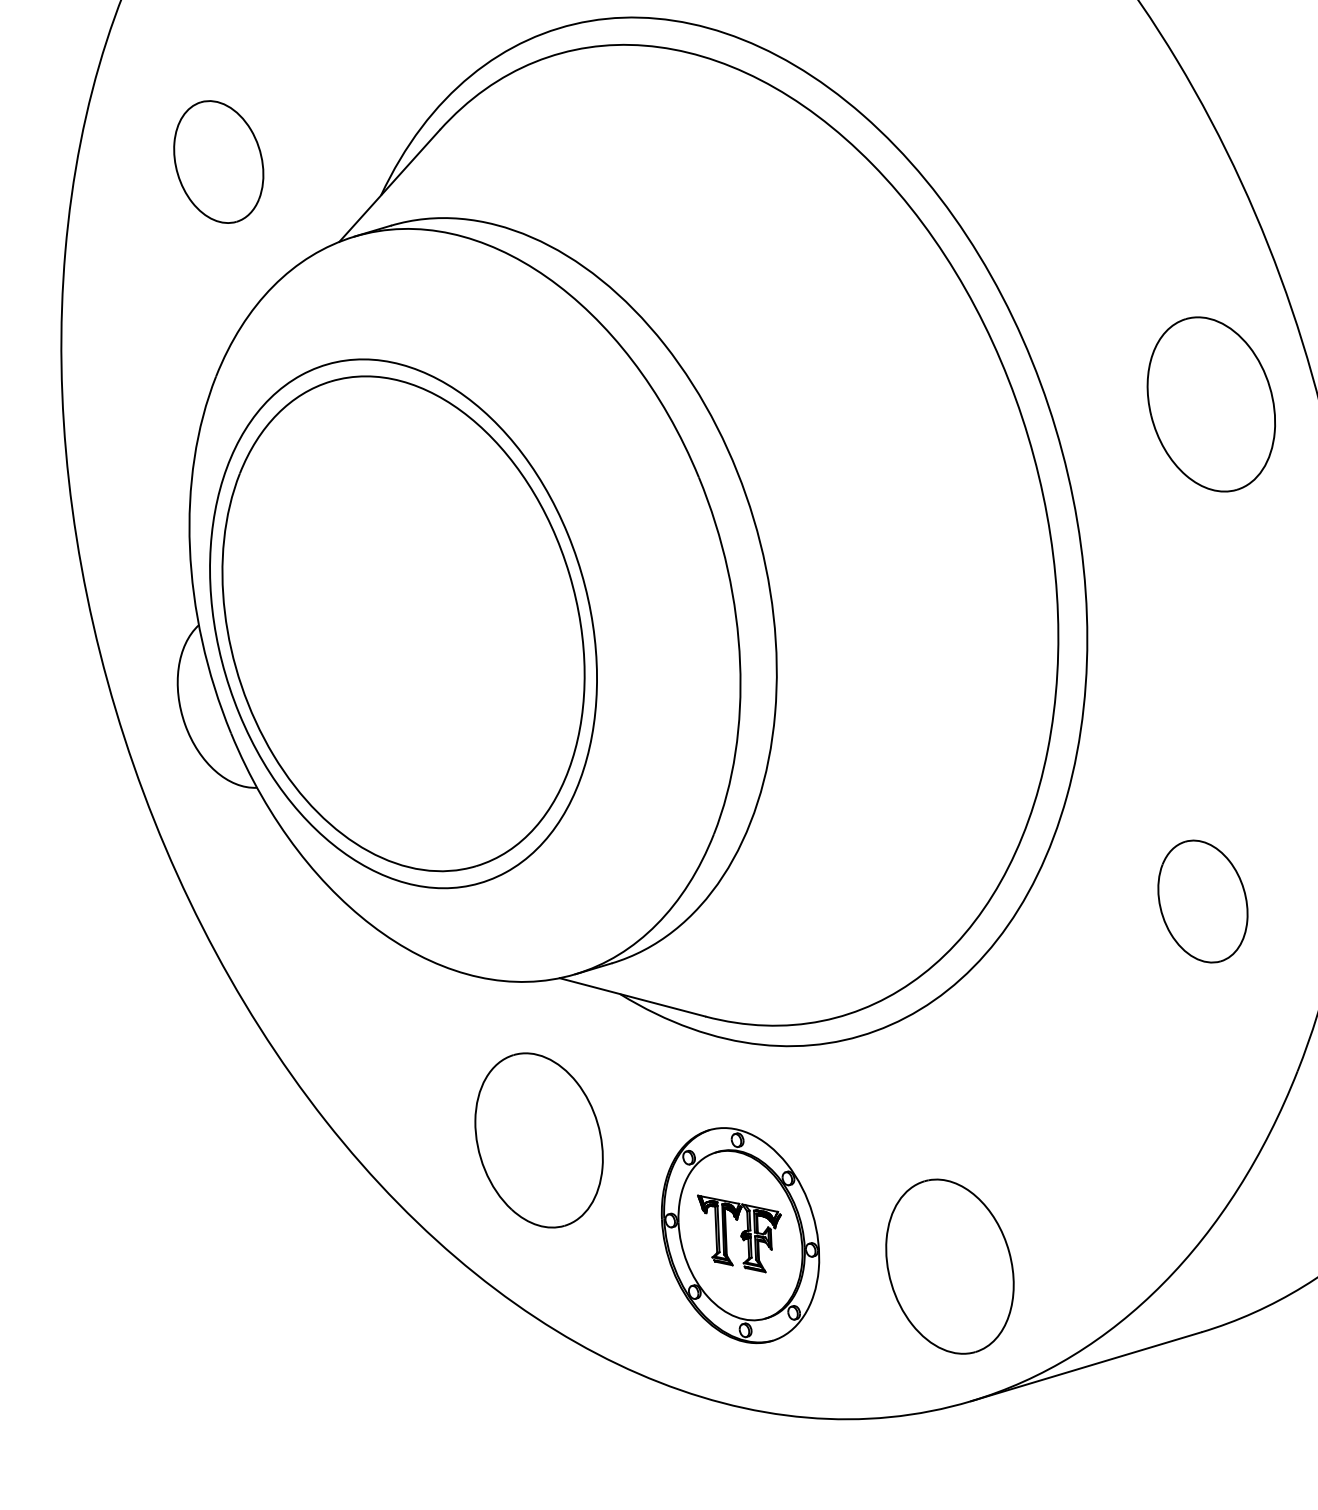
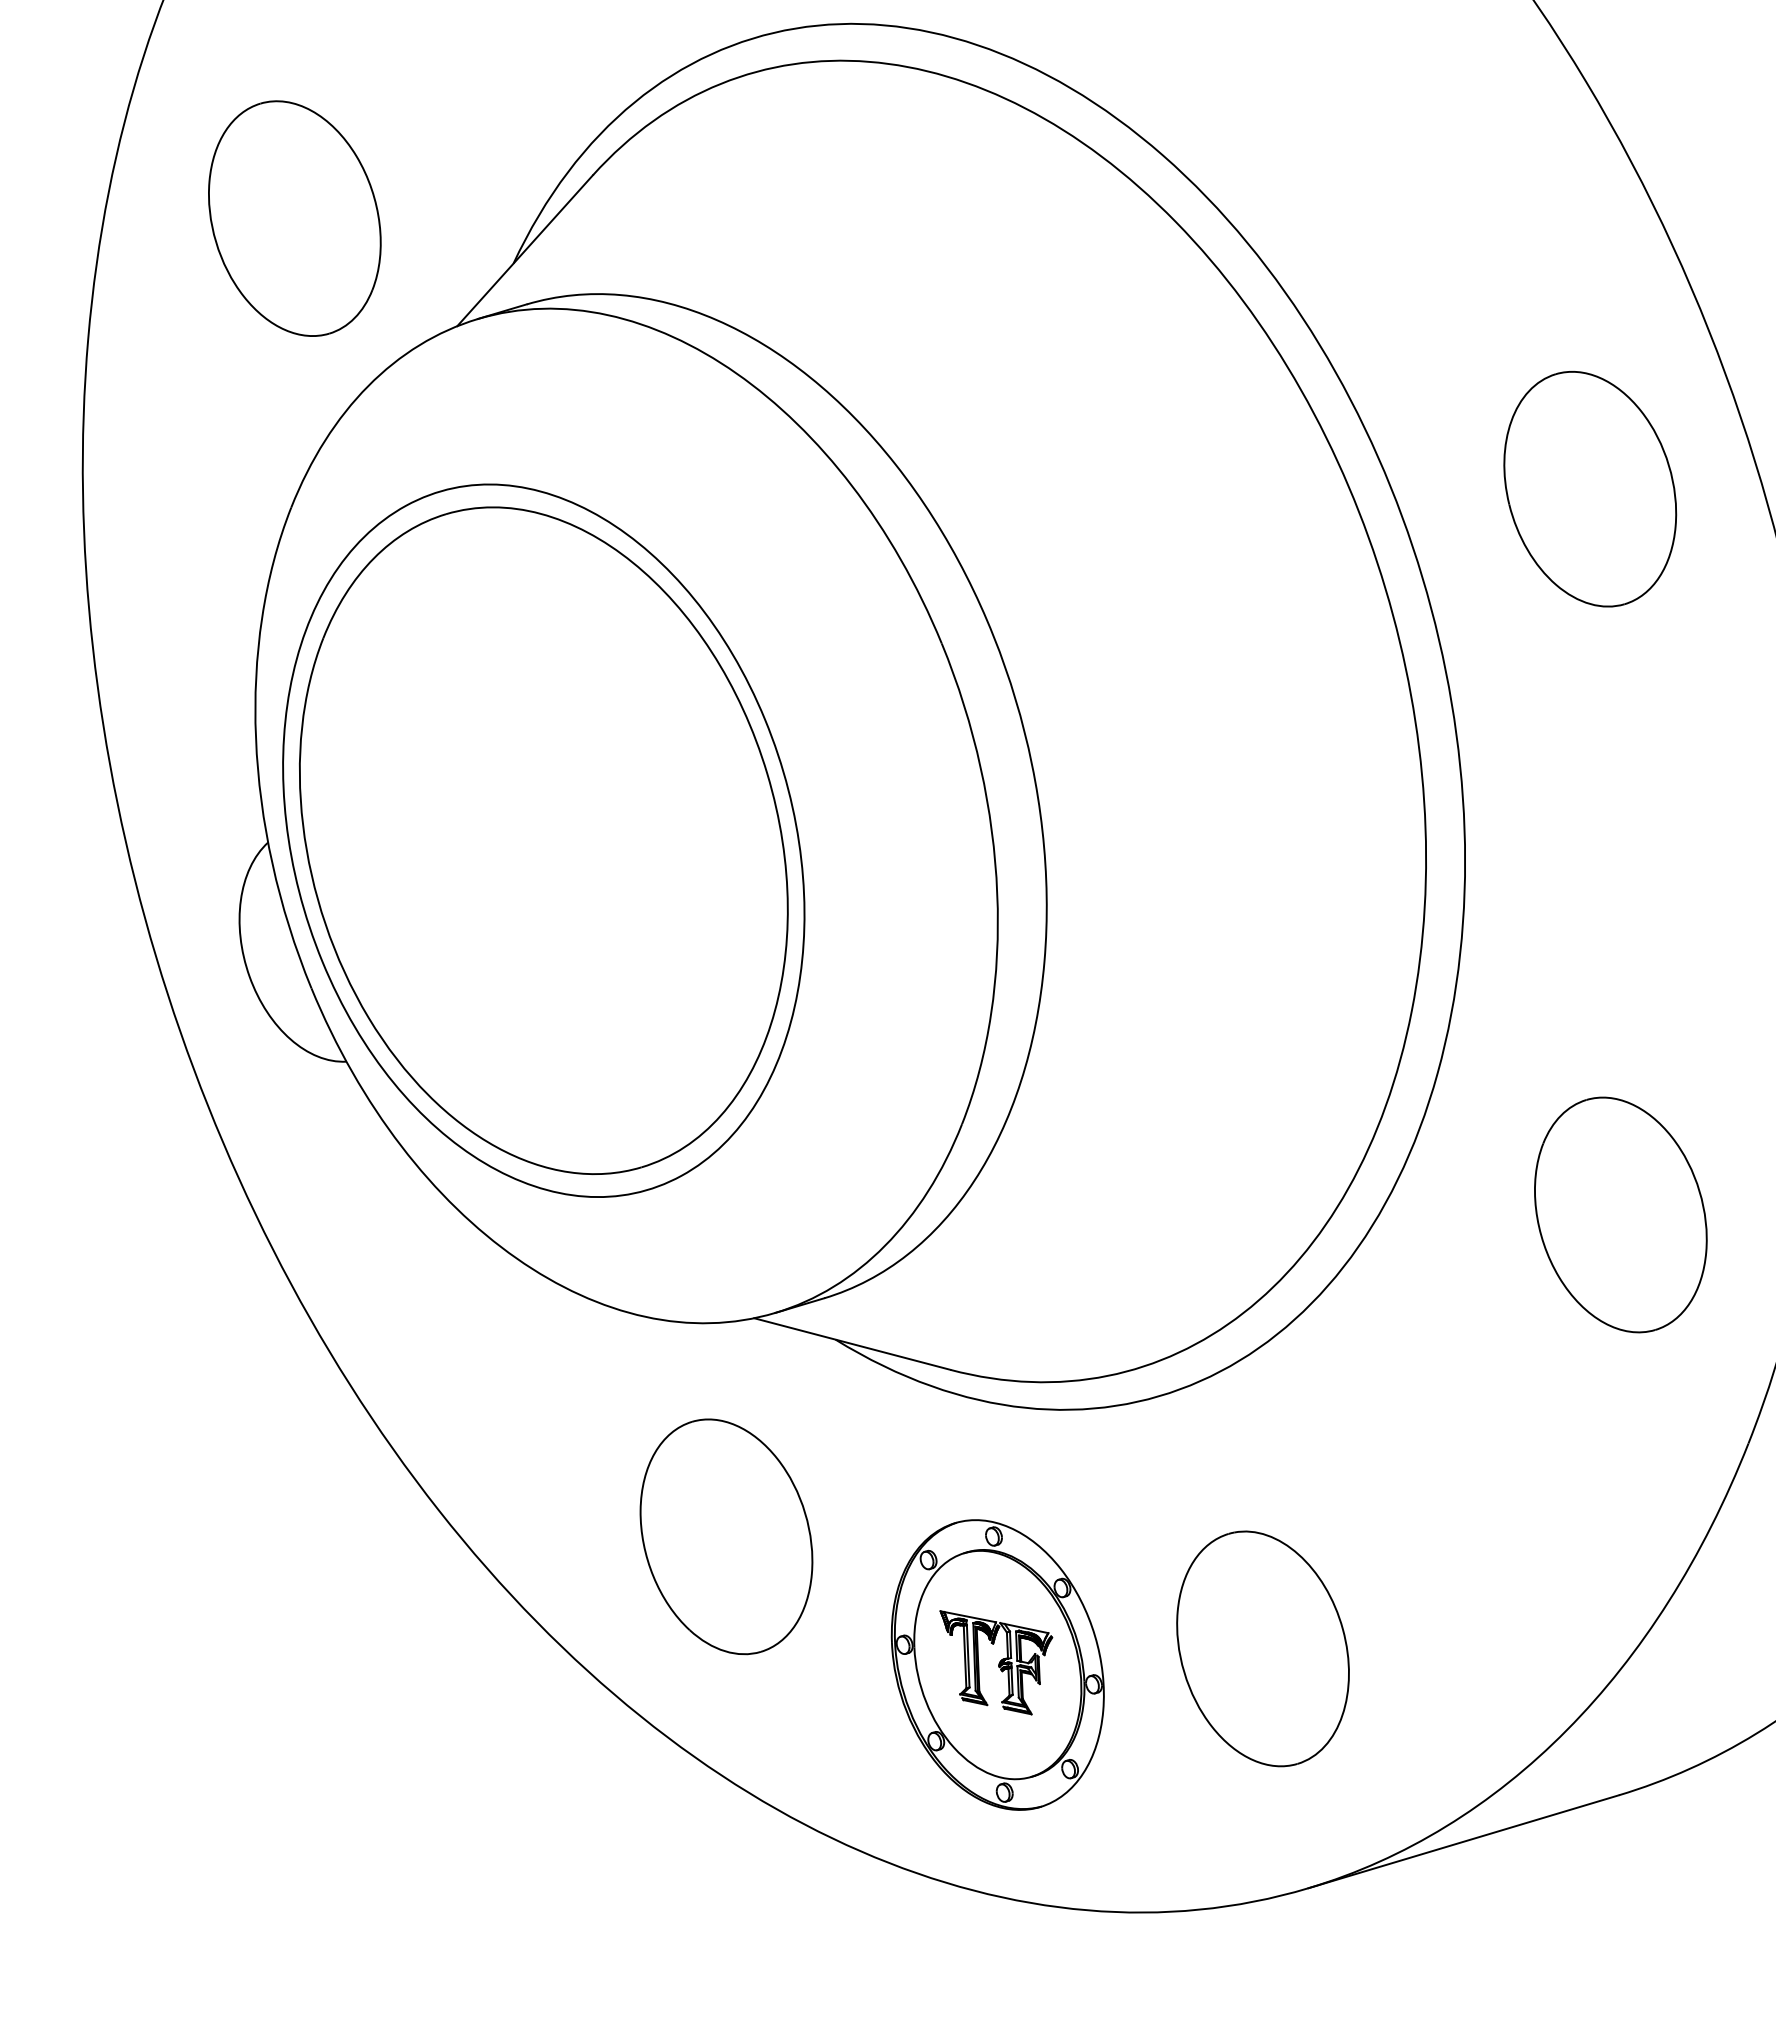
part: (218, 161) -> (294, 218), size x1.43
part: (1211, 404) -> (1590, 489), moved
part: (1202, 901) -> (1620, 1214), size x1.43
part: (949, 1266) -> (1262, 1648), moved

